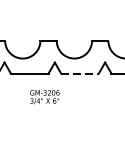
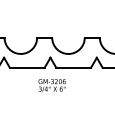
line: (80, 73) -> (74, 67), dashed -> solid
text: (44, 97) -> (51, 85), moved

